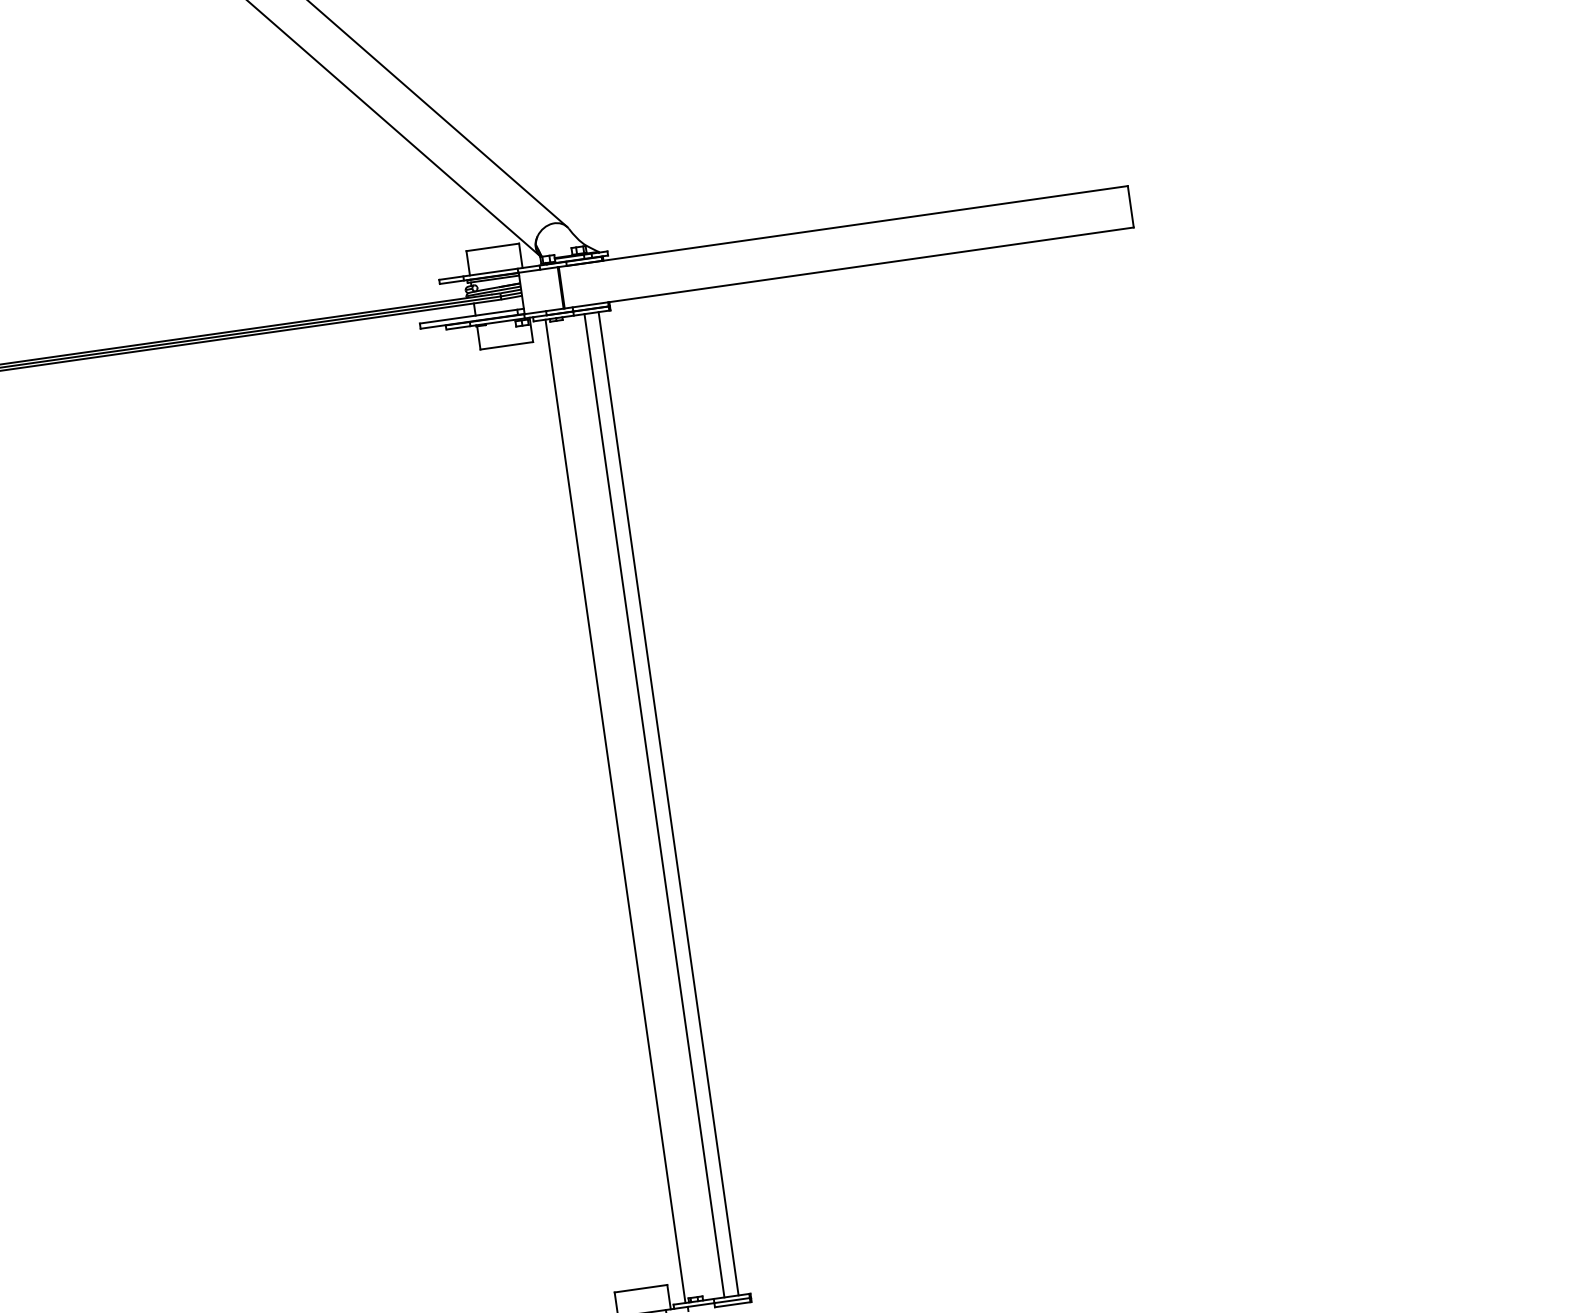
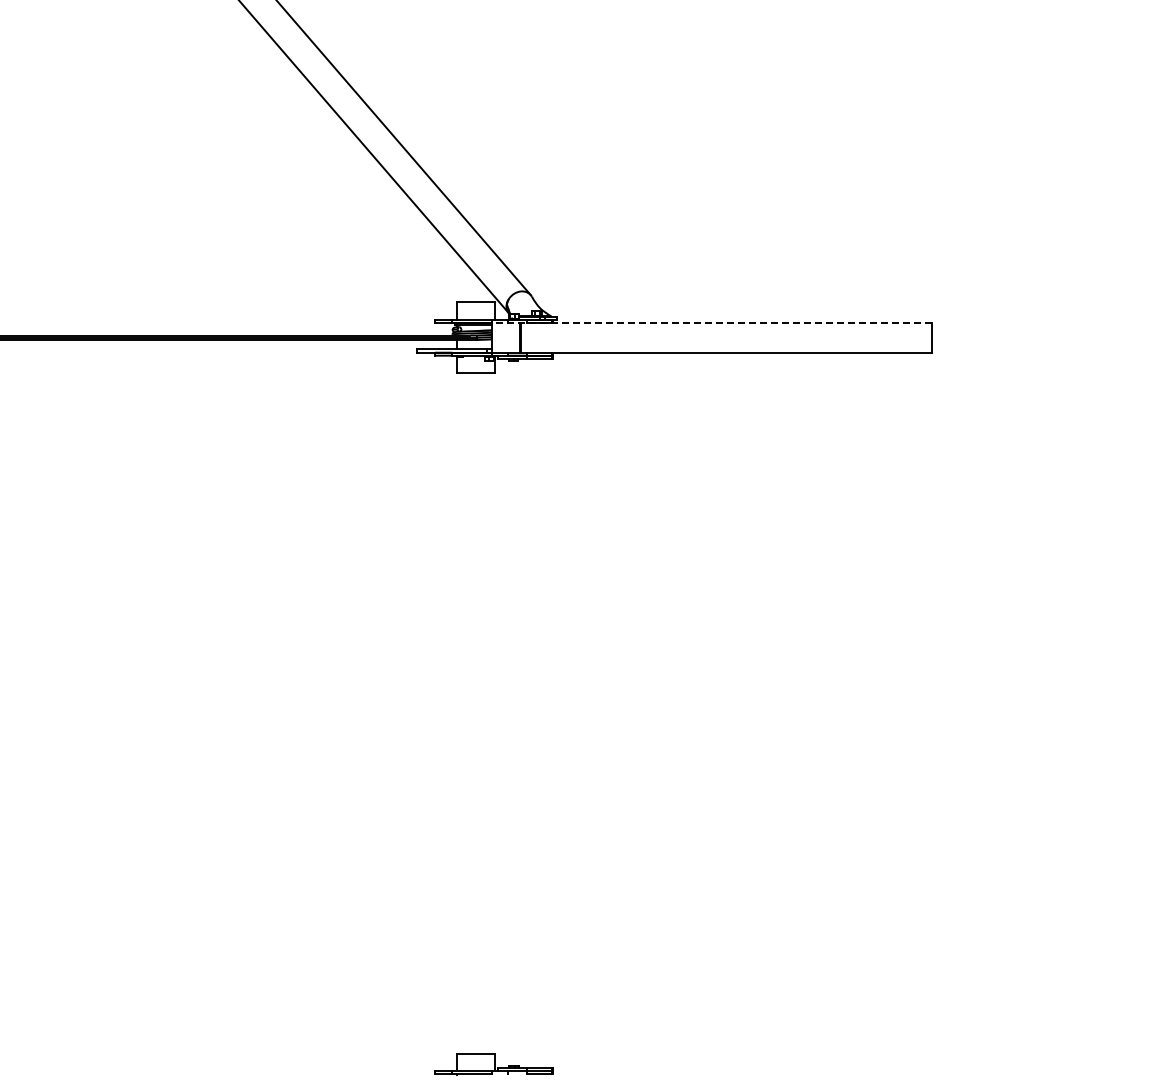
line: (822, 229) -> (711, 322), solid -> dashed
line: (668, 803) -> (544, 713), removed
line: (654, 805) -> (534, 713), removed
line: (615, 811) -> (506, 713), removed

